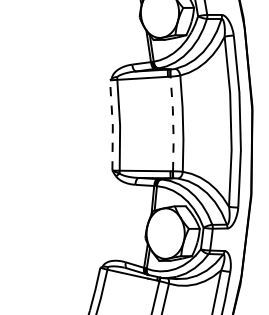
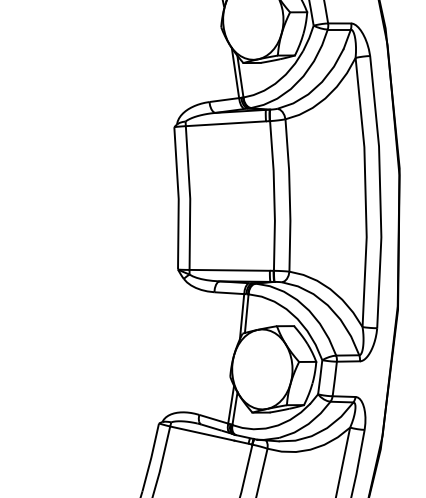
line: (173, 123) -> (274, 195), dashed -> solid
line: (112, 126) -> (178, 199), dashed -> solid

